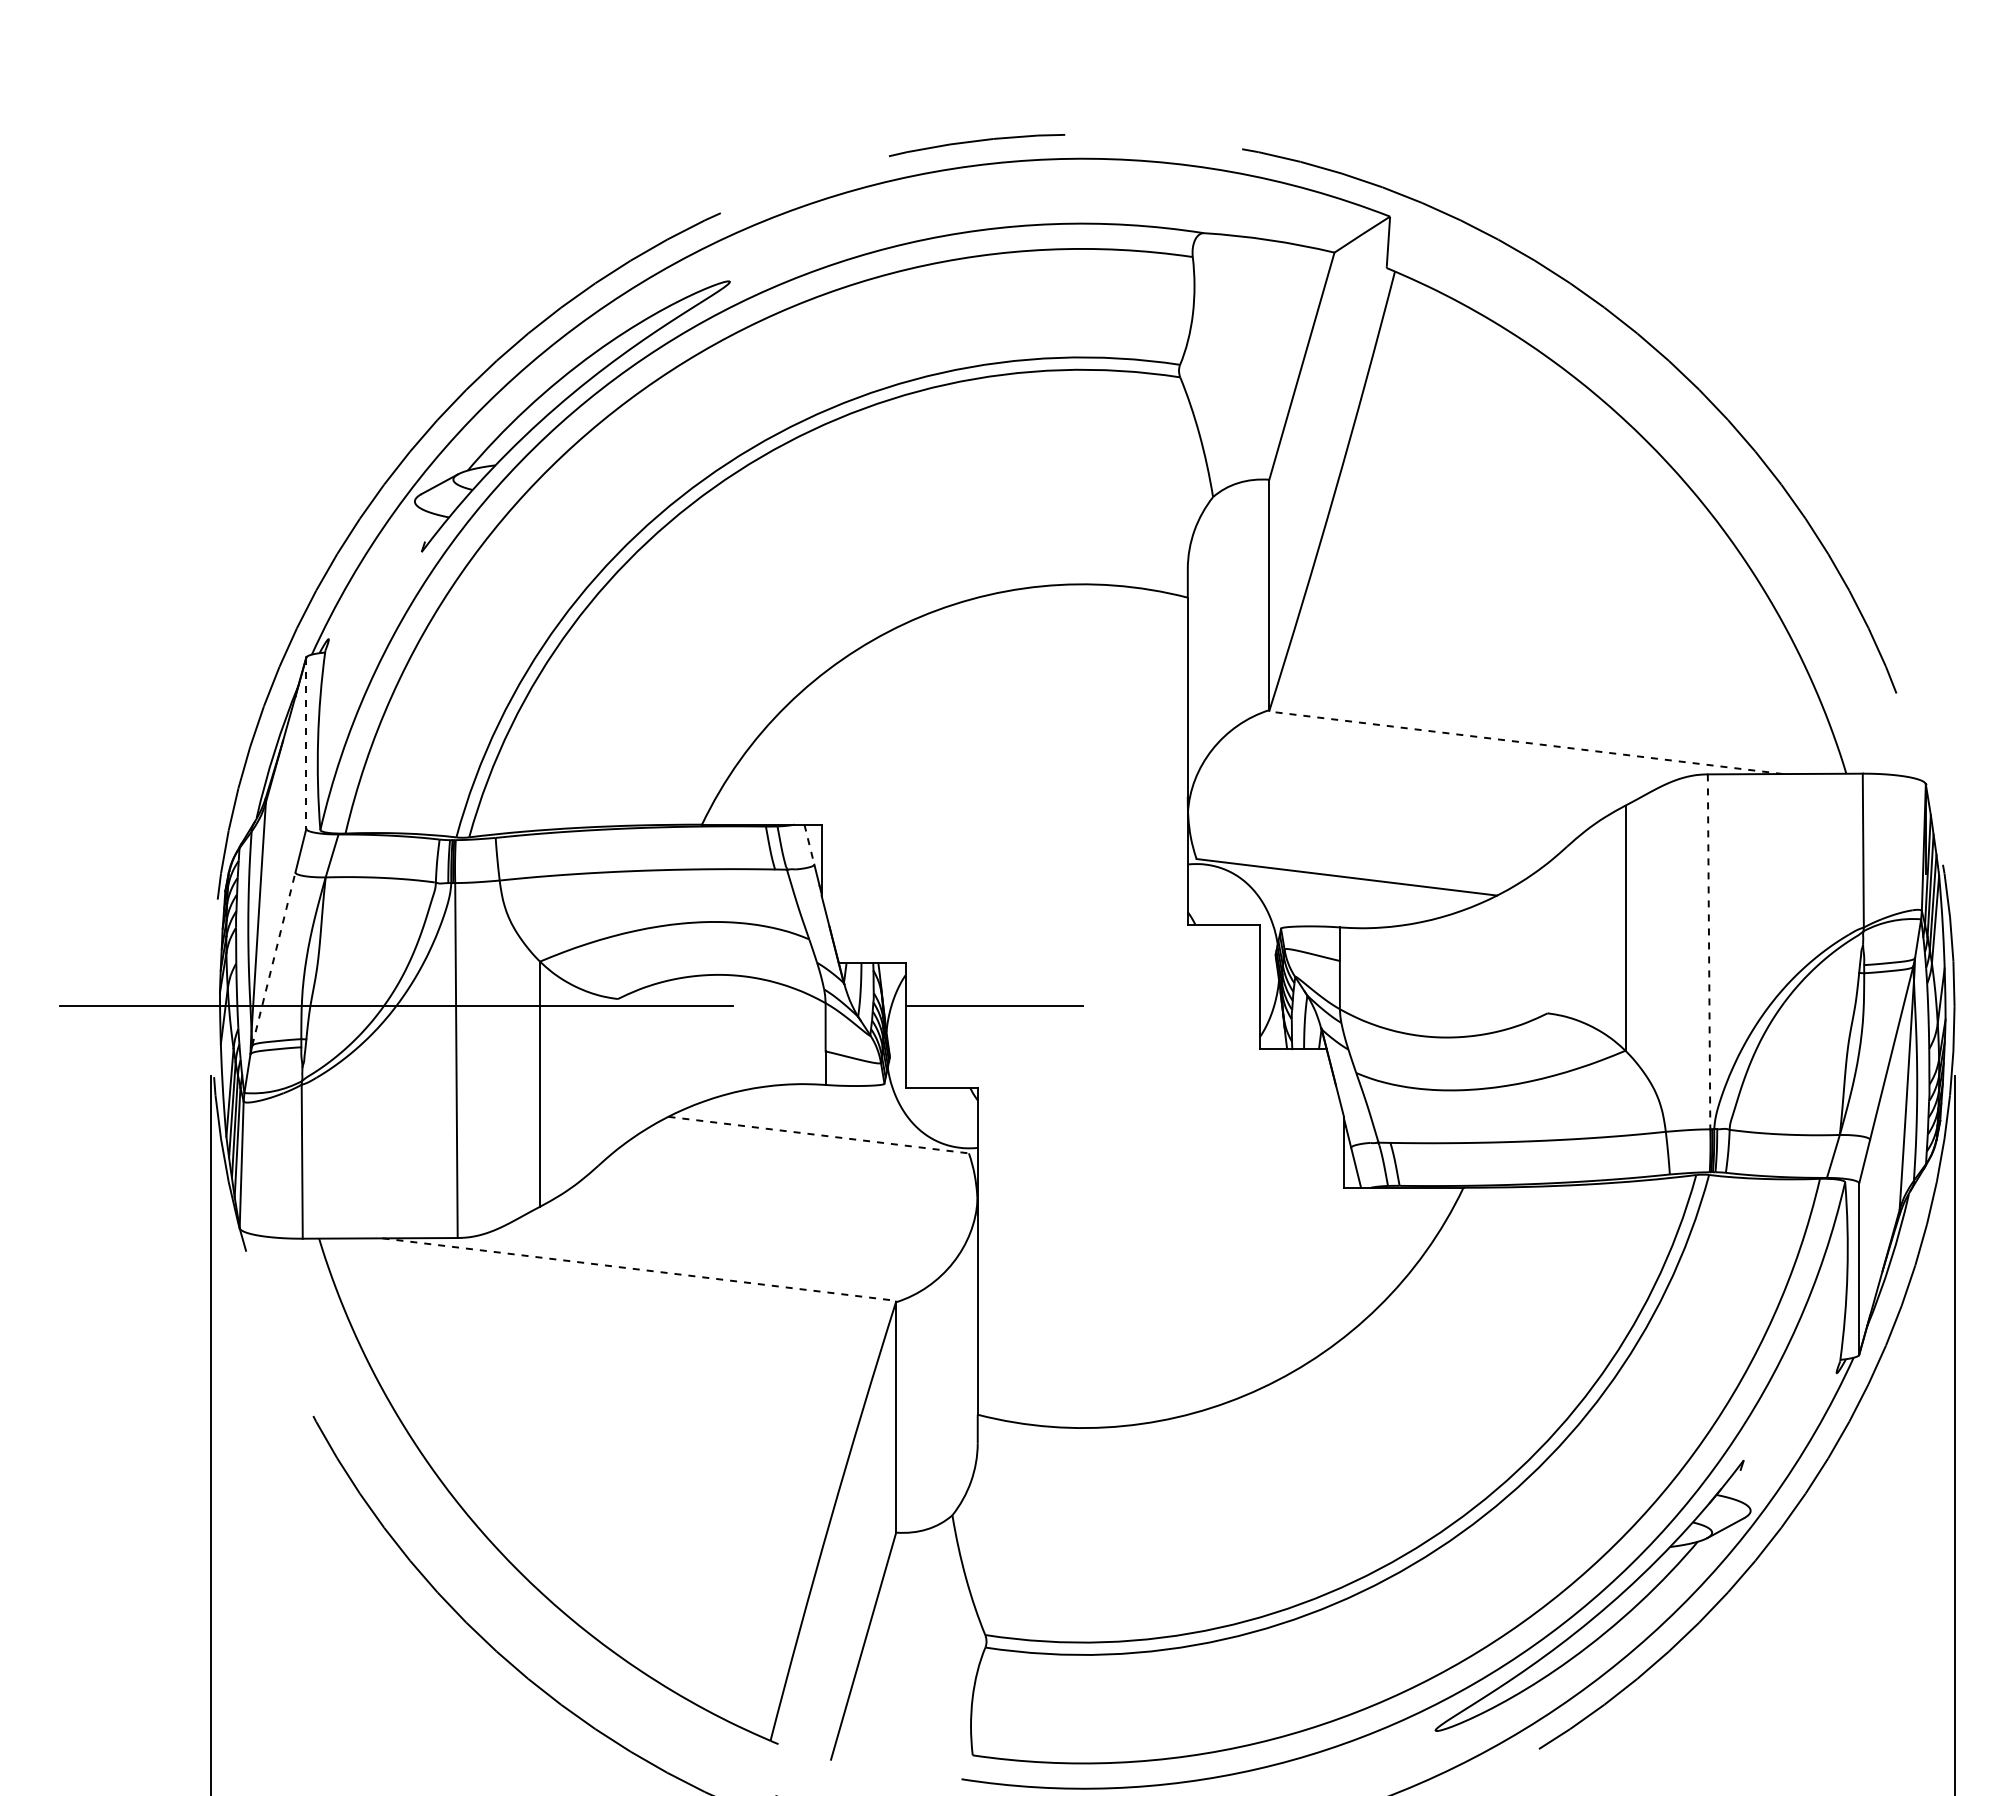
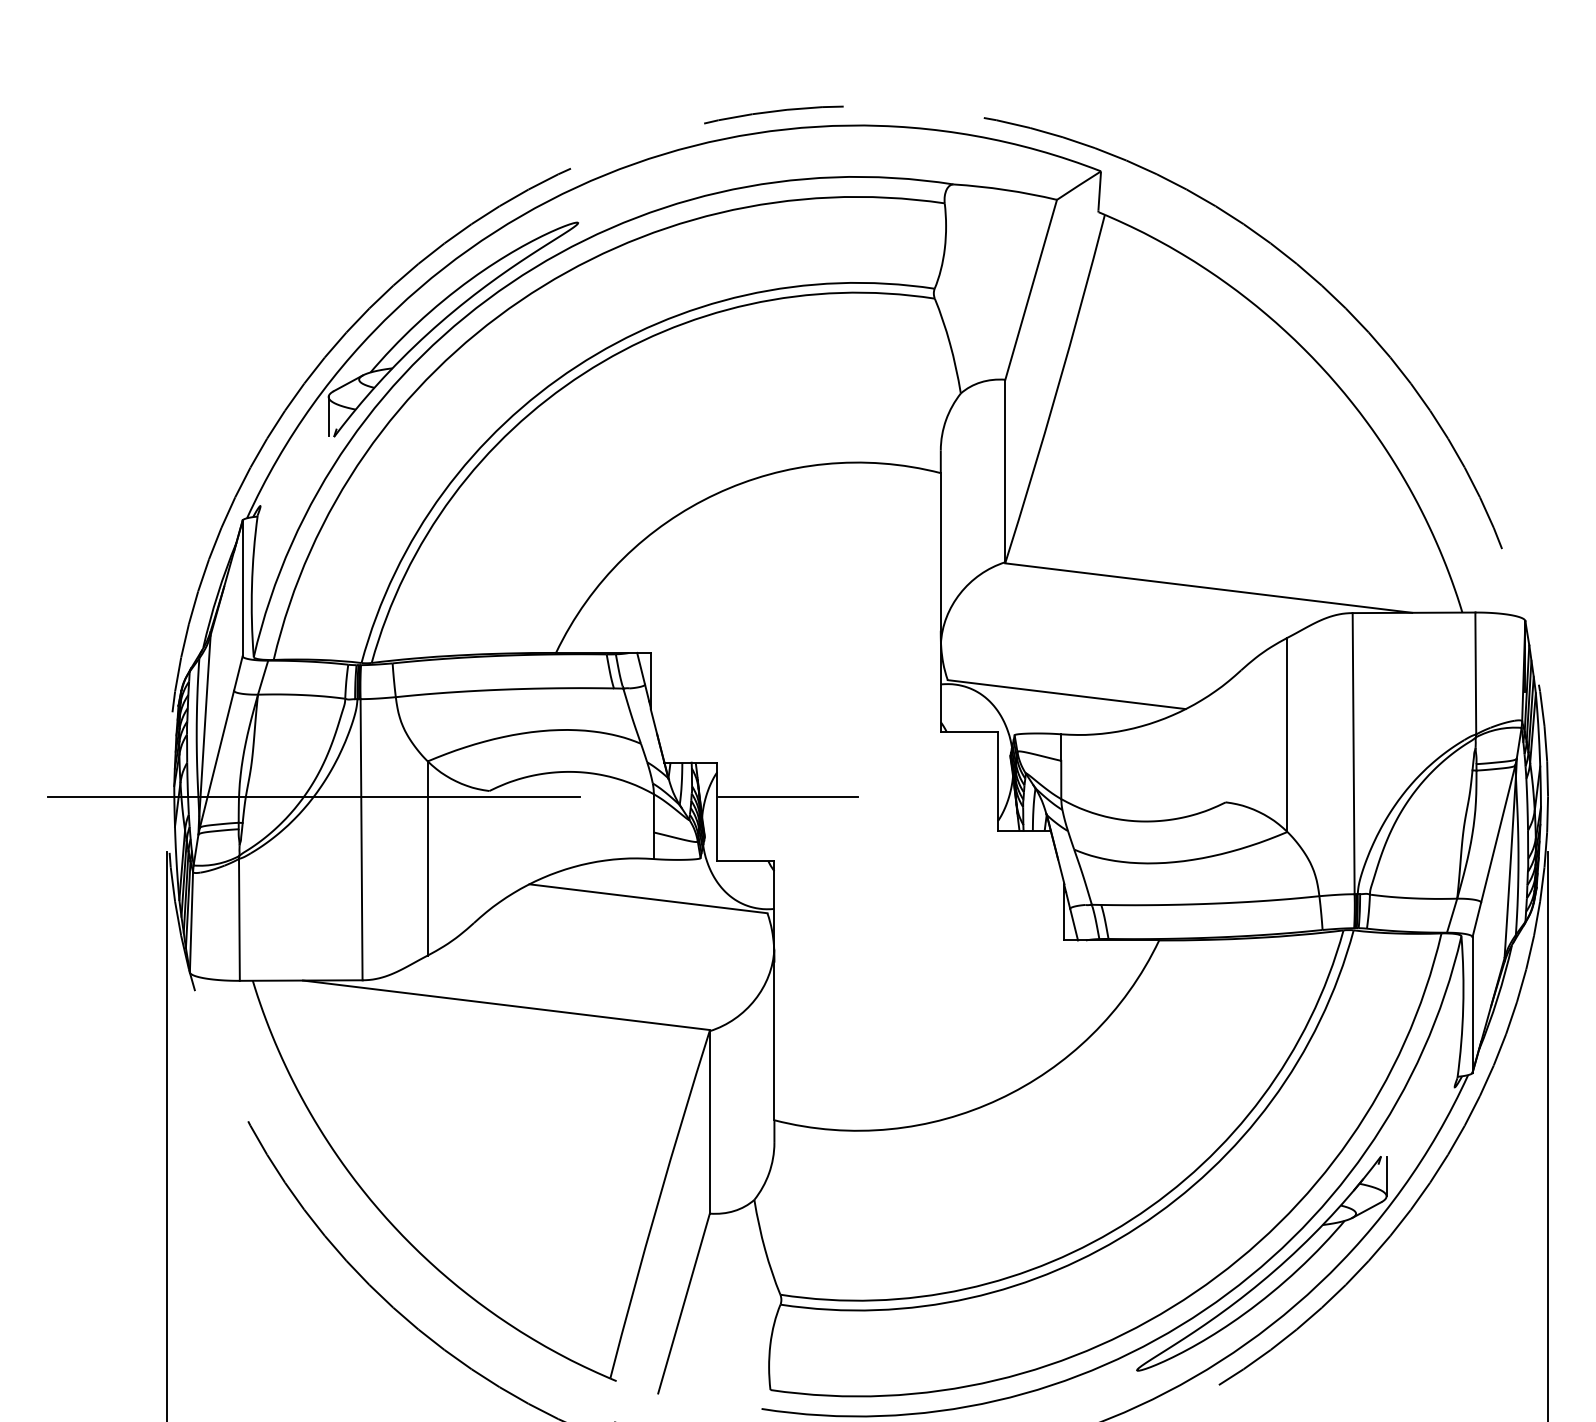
line: (414, 526) -> (328, 416), added
line: (1526, 742) -> (1209, 587), dashed -> solid
line: (306, 743) -> (242, 588), dashed -> solid
line: (809, 844) -> (641, 668), dashed -> solid
line: (1709, 952) -> (1353, 754), dashed -> solid
line: (273, 958) -> (216, 758), dashed -> solid
line: (819, 1135) -> (649, 899), dashed -> solid
line: (639, 1269) -> (506, 1005), dashed -> solid
line: (1750, 1485) -> (1386, 1176), added

